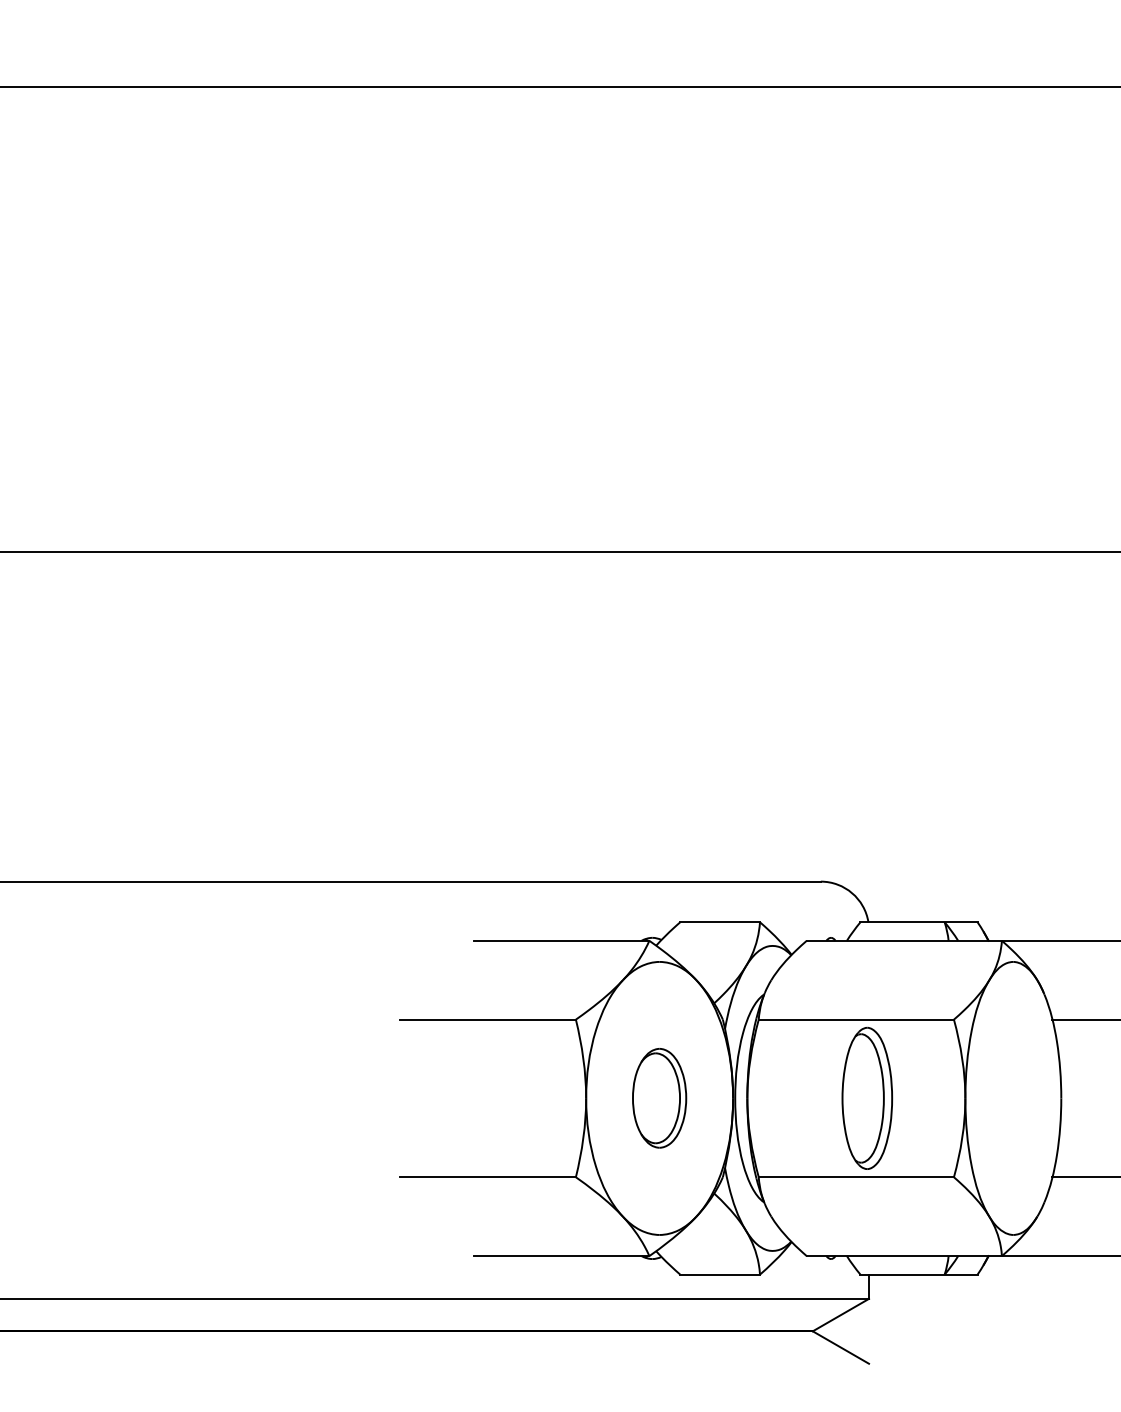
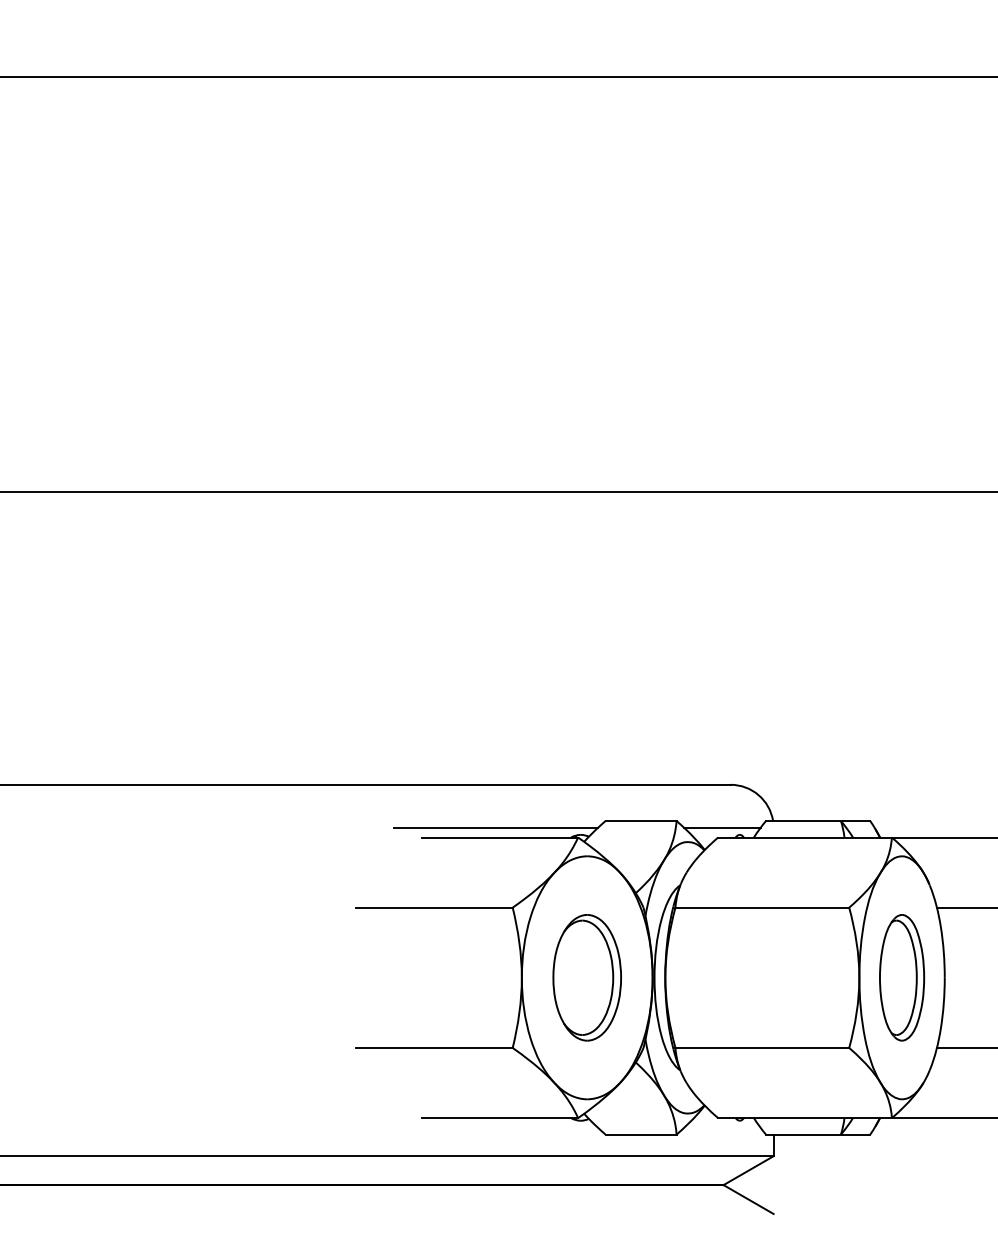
line: (556, 929) -> (495, 827), added
line: (811, 929) -> (722, 827), added
part: (659, 1097) -> (587, 976), size x1.43
part: (867, 1097) -> (902, 976), moved

